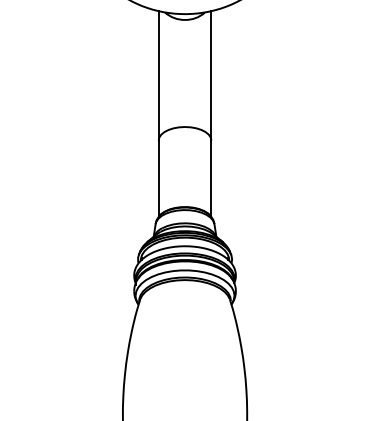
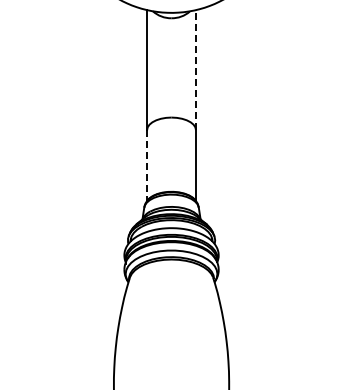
line: (211, 75) -> (196, 69), solid -> dashed
line: (159, 178) -> (147, 165), solid -> dashed

